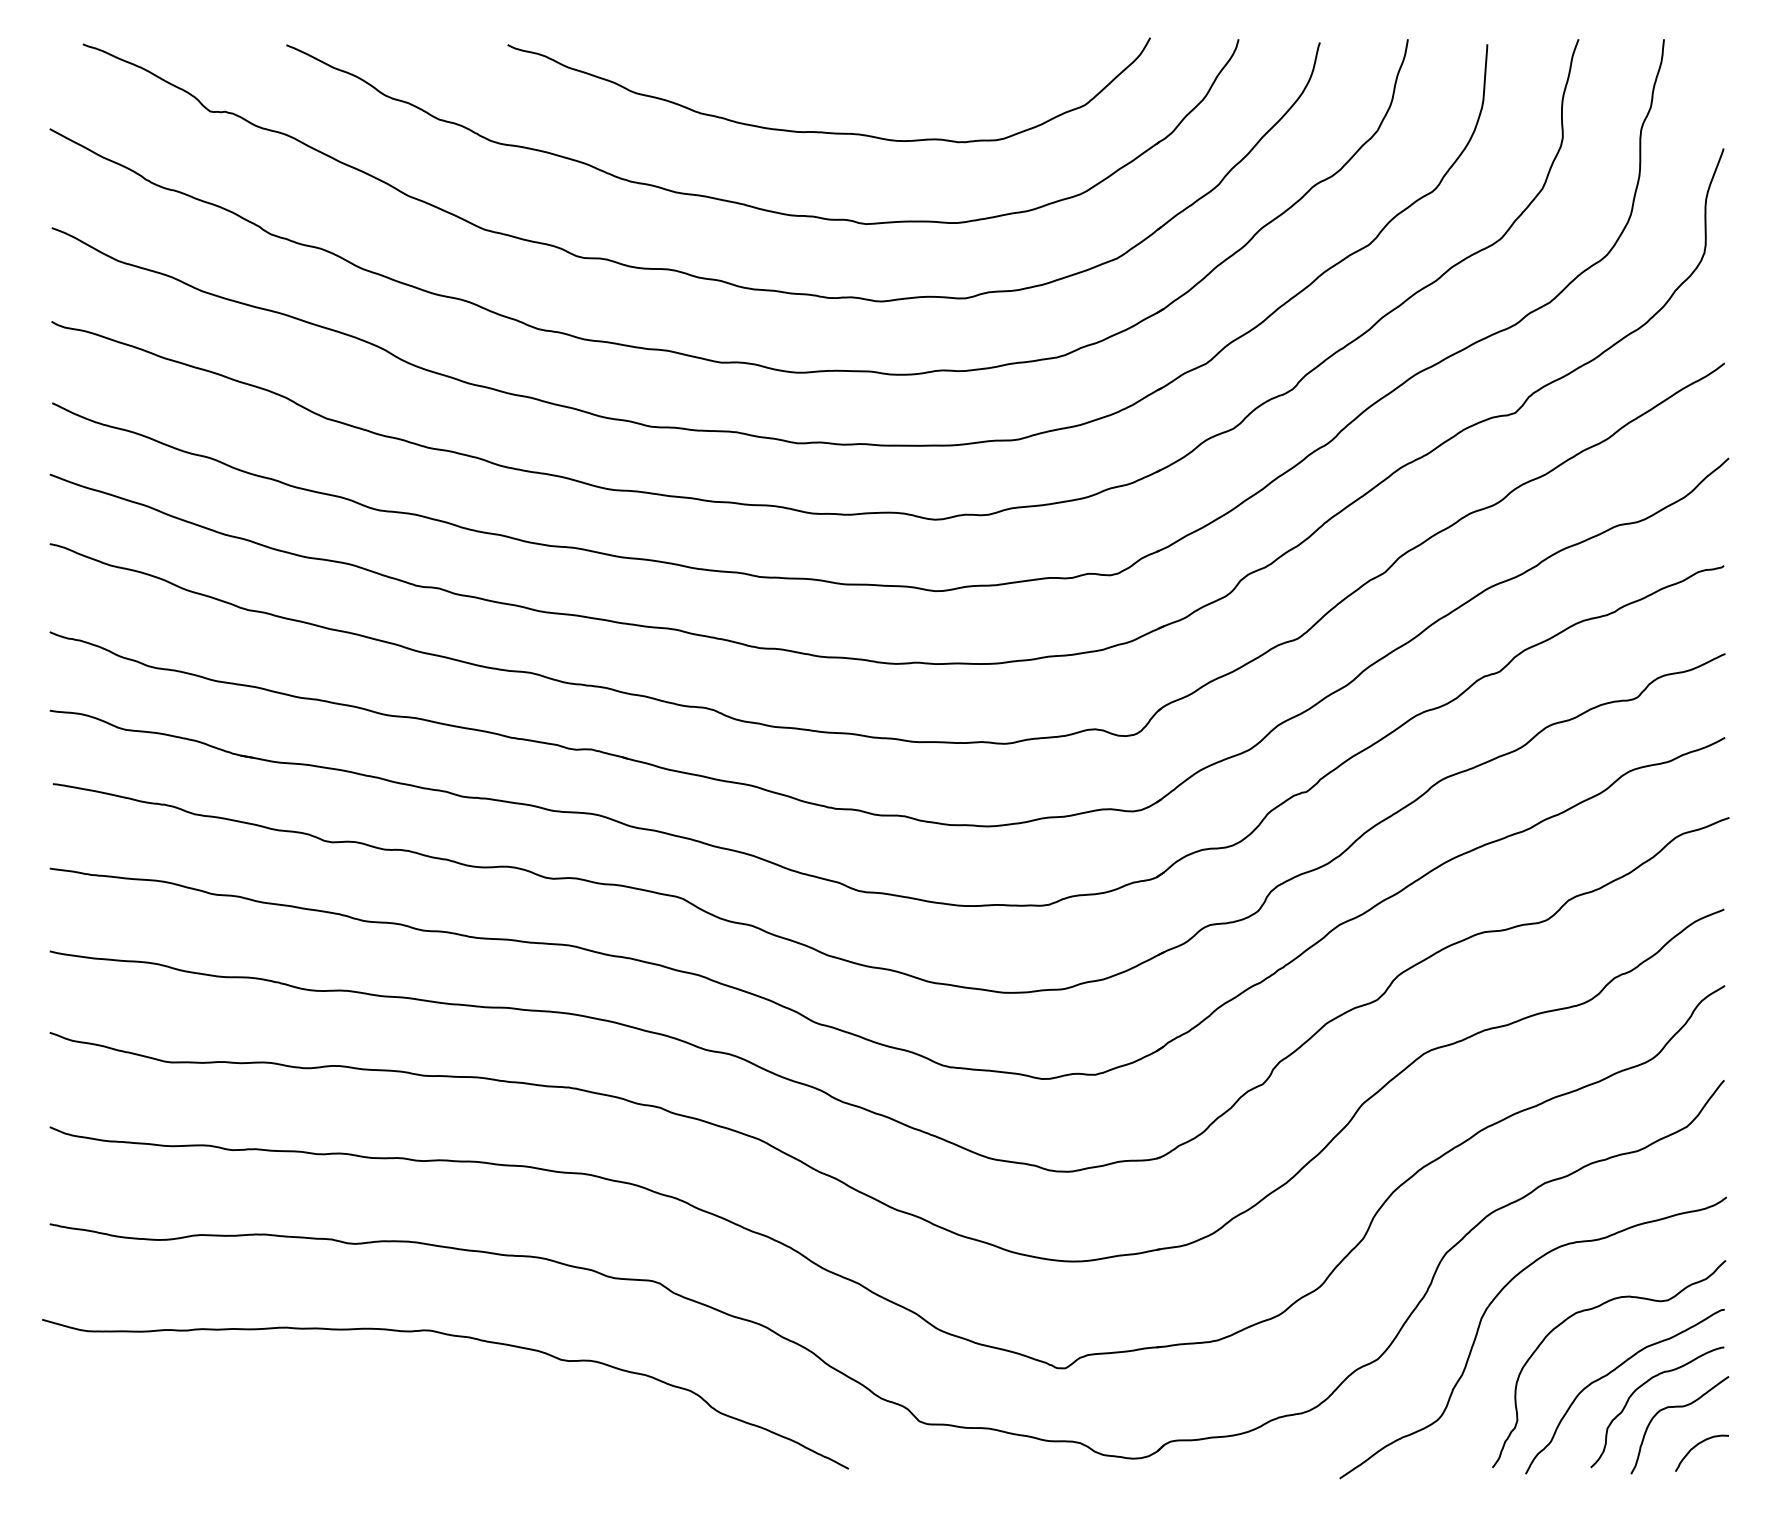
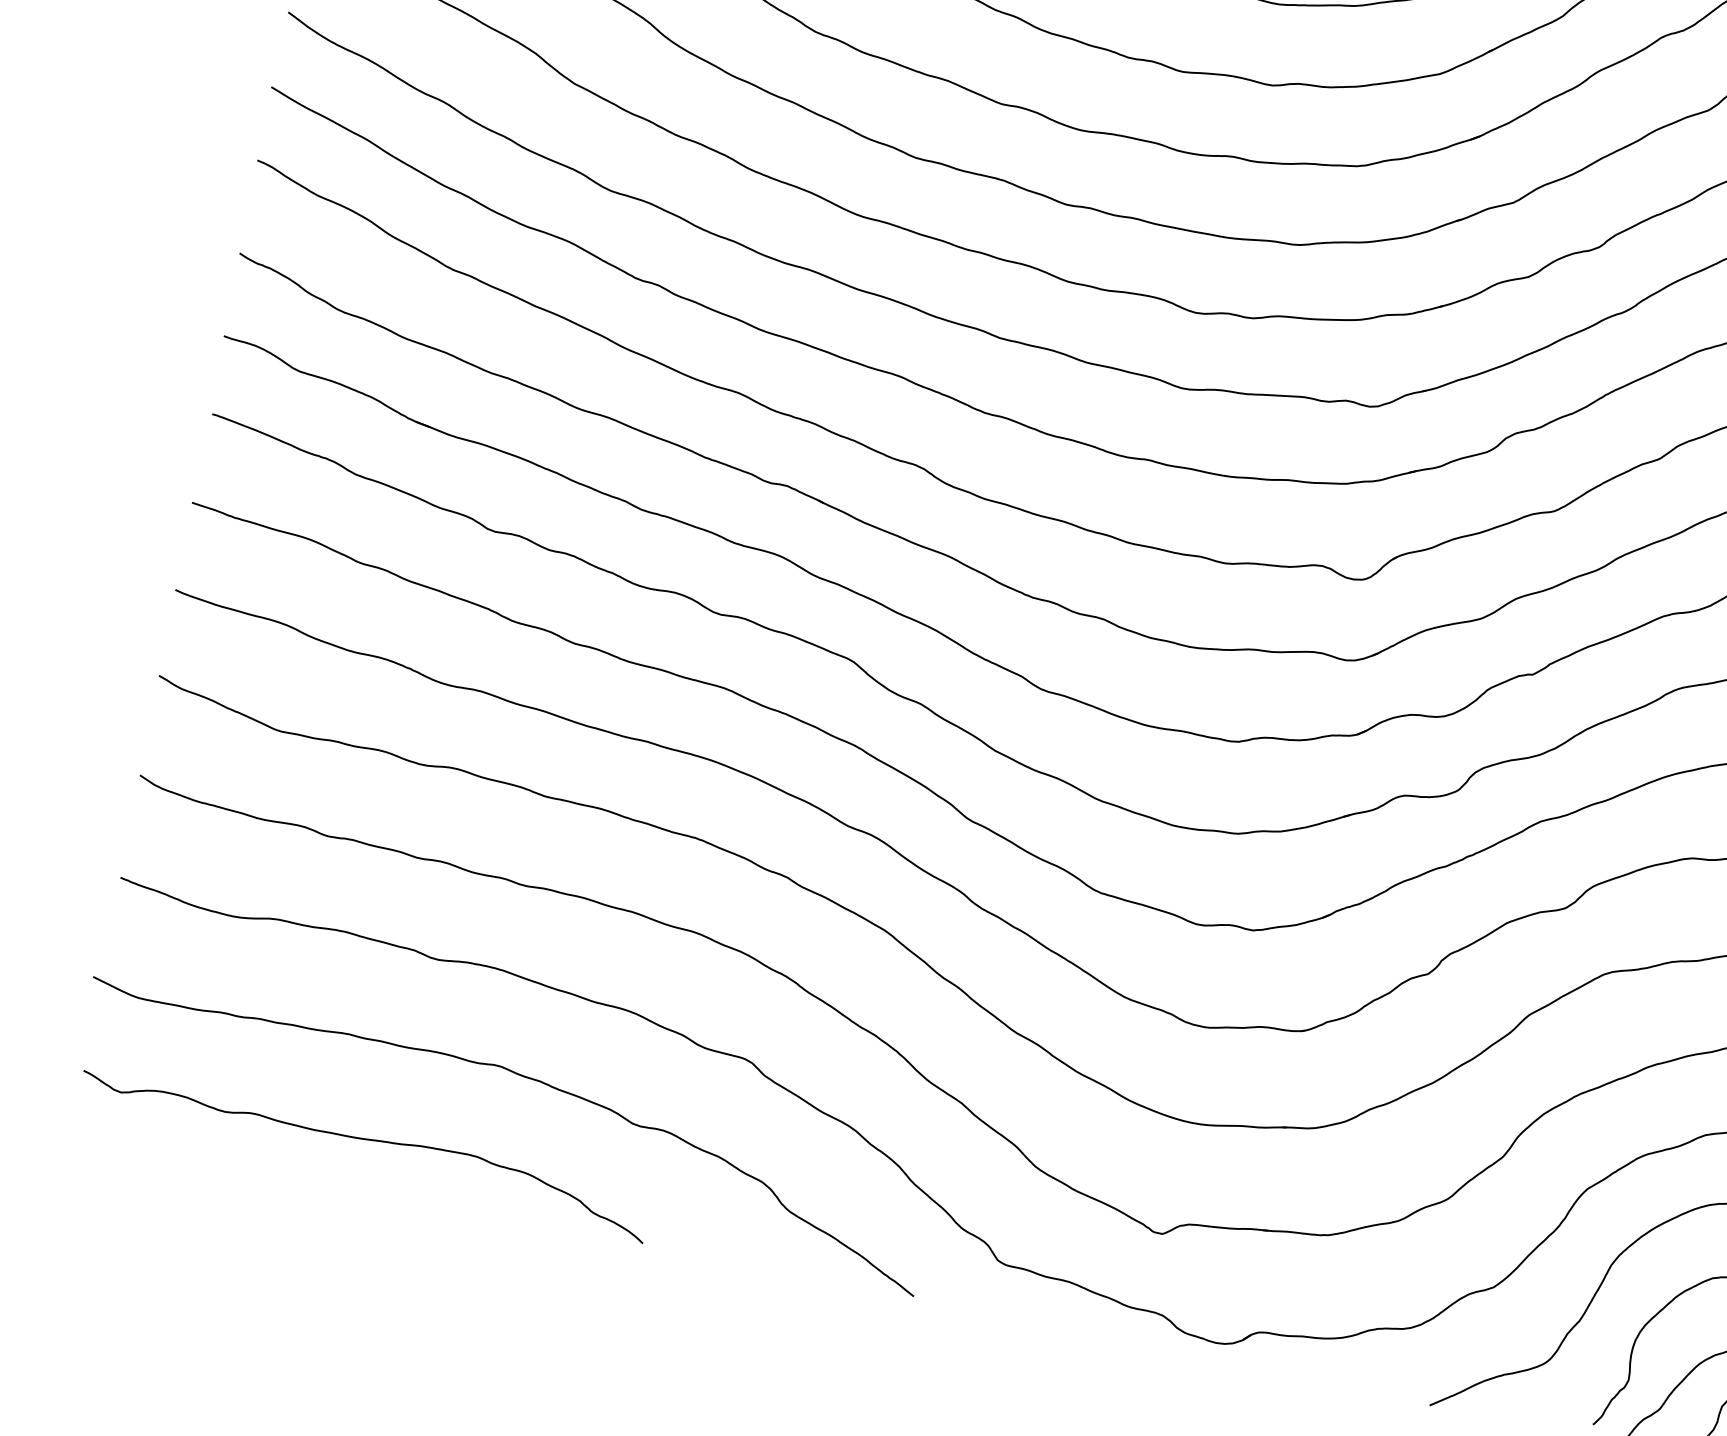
curve: (320, 1421) -> (366, 1140), added

